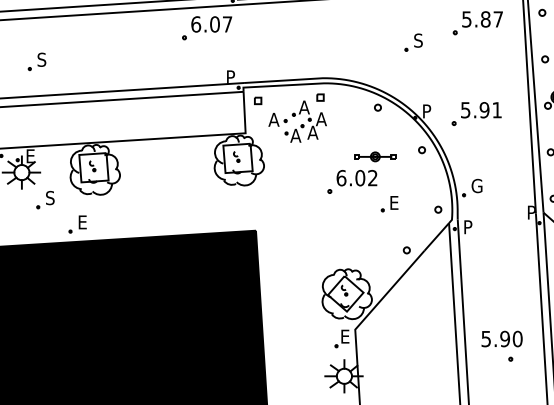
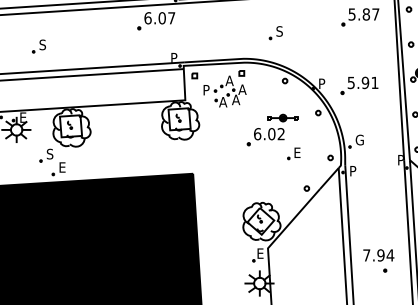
part: (412, 43) -> (275, 33), moved
part: (36, 61) -> (38, 46), moved
text: (273, 120) -> (206, 90), A -> P
part: (45, 199) -> (46, 155), moved
text: (501, 339) -> (378, 255), 5.90 -> 7.94

